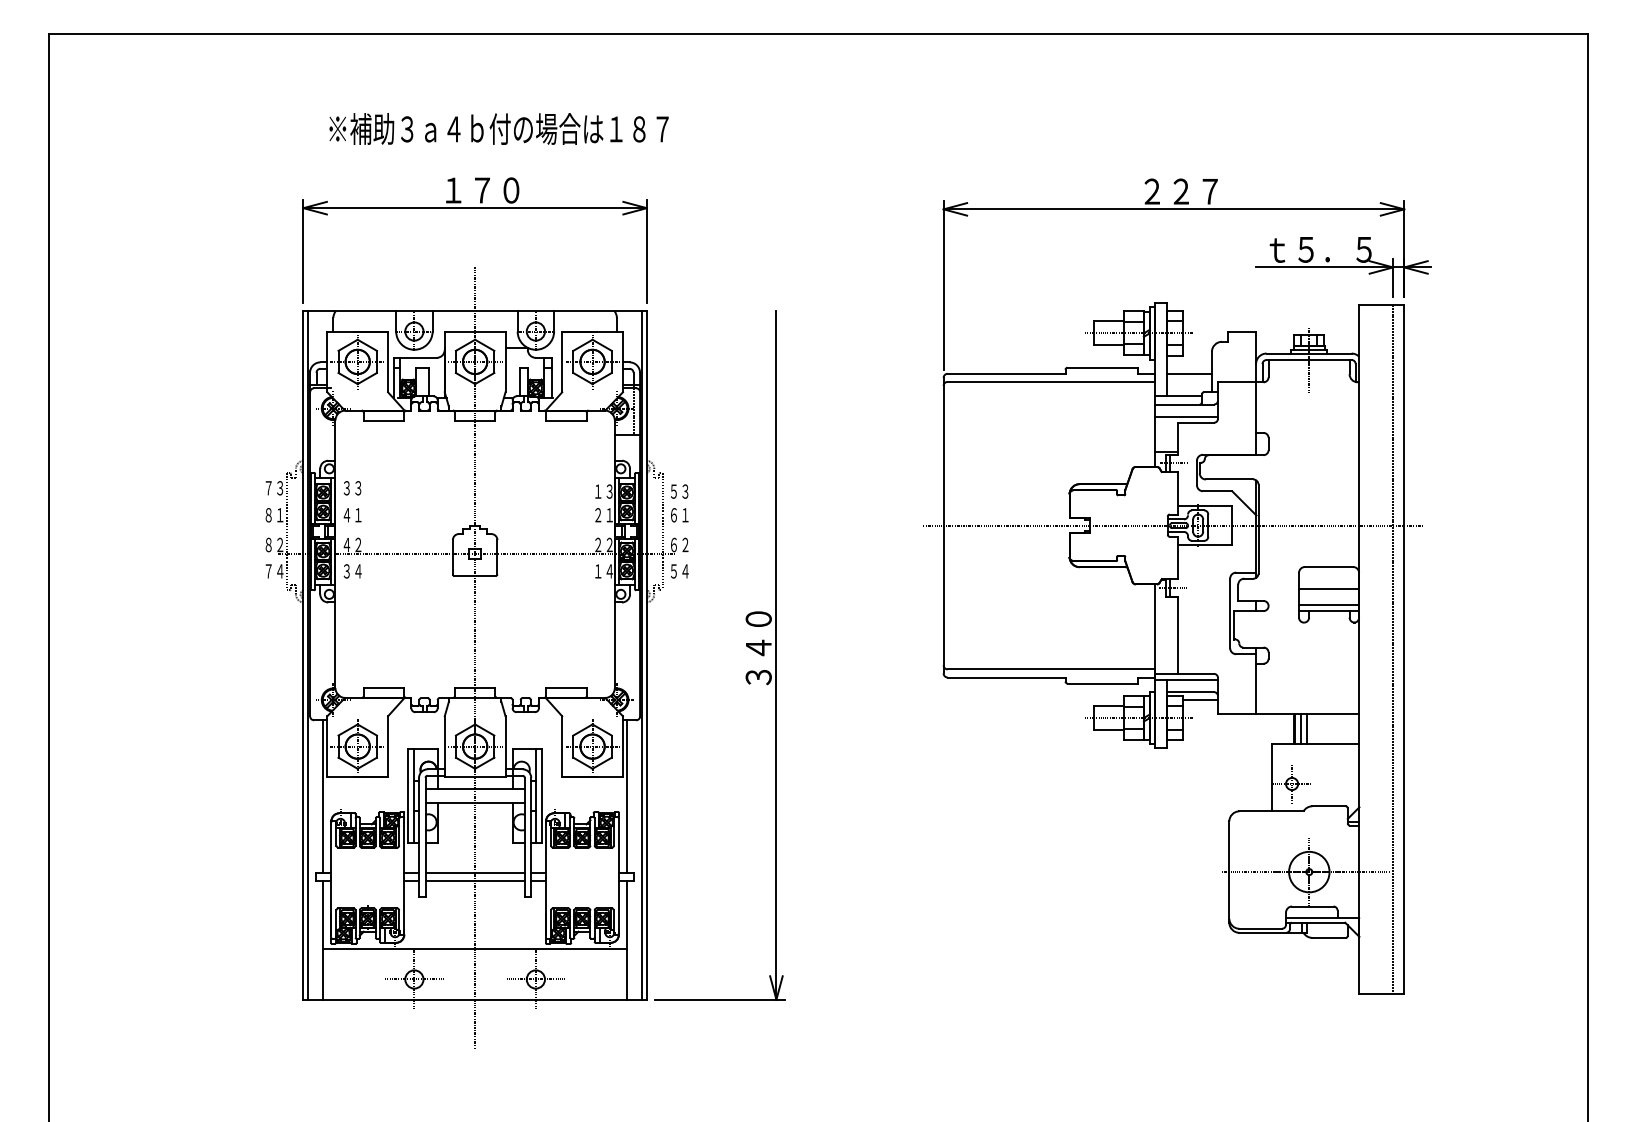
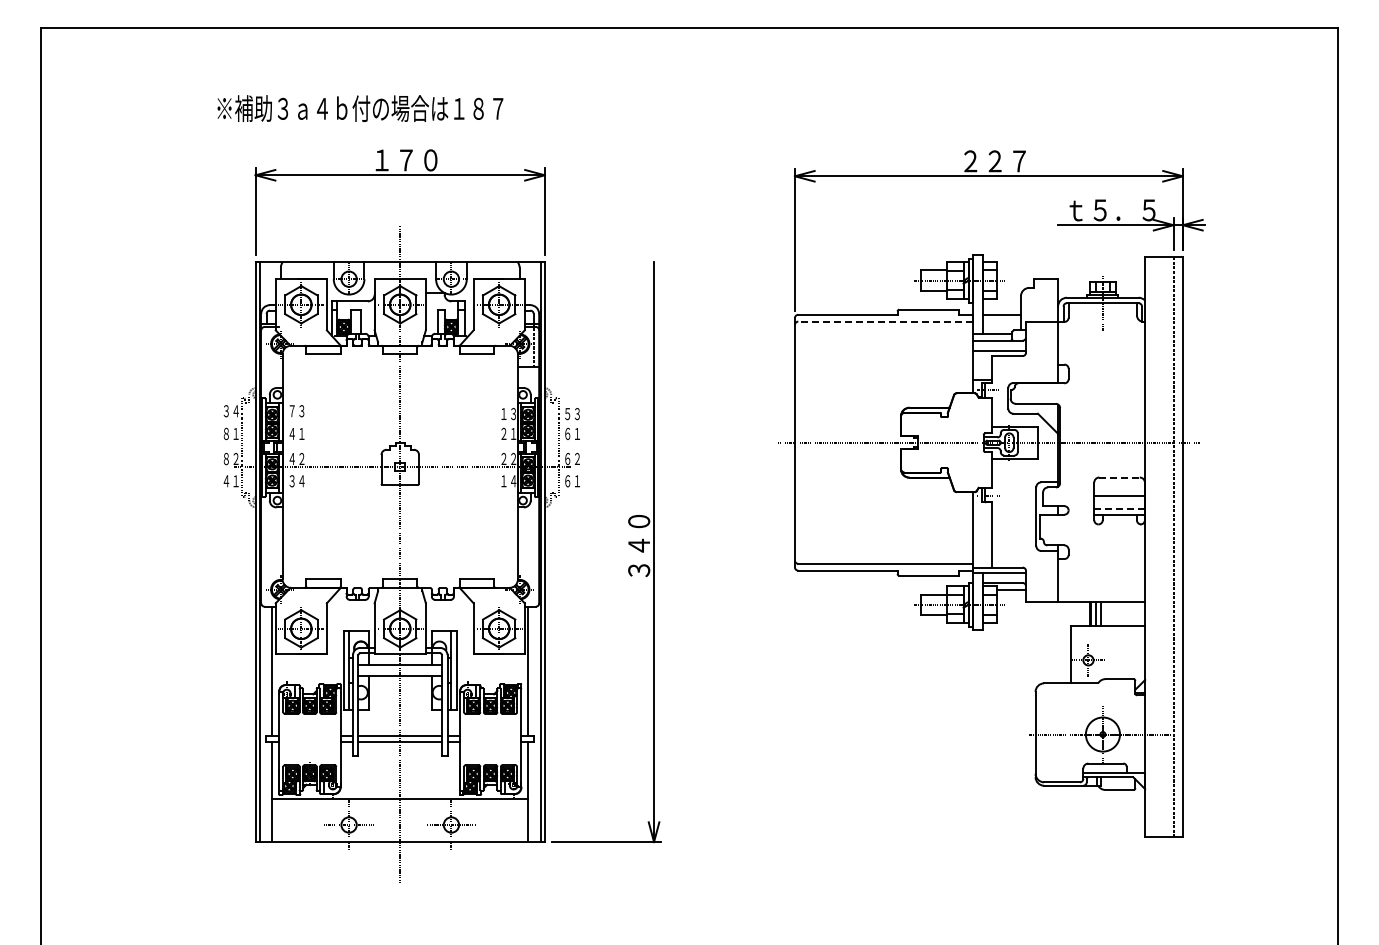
text: (499, 128) -> (360, 108), moved
line: (1049, 381) -> (884, 321), solid -> dashed
text: (273, 488) -> (230, 411), ７３ -> ３４
text: (346, 488) -> (291, 411), ３３ -> ７３
line: (1330, 566) -> (1120, 477), solid -> dashed
text: (273, 571) -> (230, 481), ７４ -> ４１
text: (679, 571) -> (572, 481), ５４ -> ６１
line: (1328, 604) -> (1119, 509), solid -> dashed

